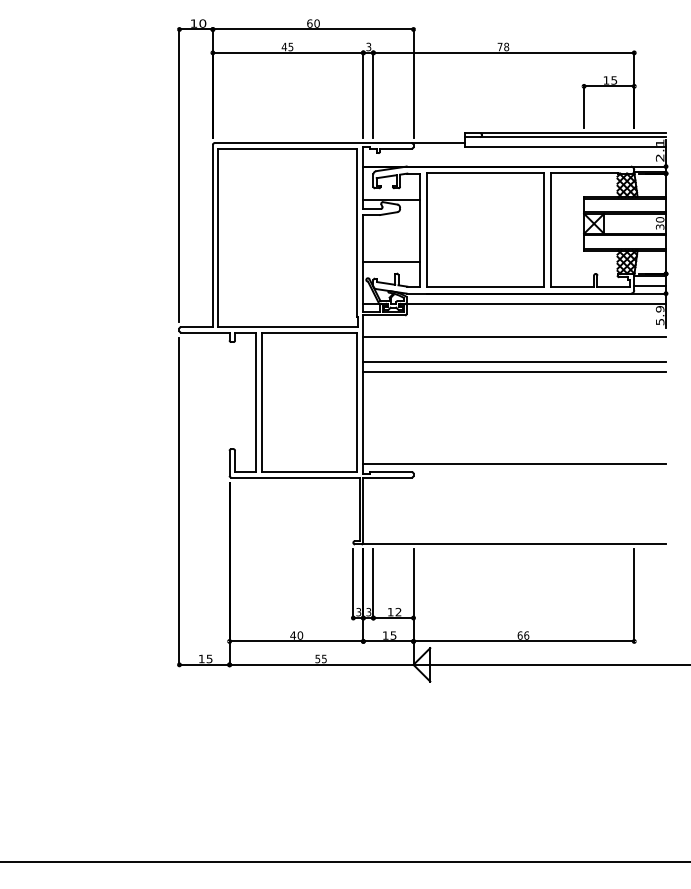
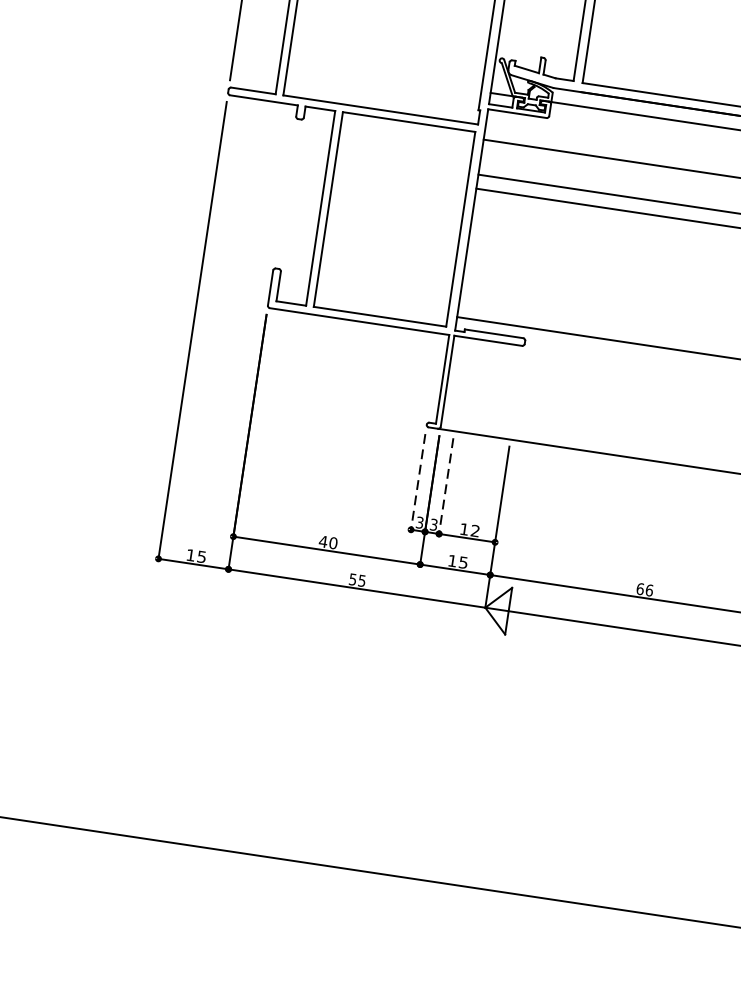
line: (391, 261) -> (538, 39), removed
line: (353, 584) -> (418, 482), solid -> dashed
line: (373, 584) -> (446, 487), solid -> dashed

